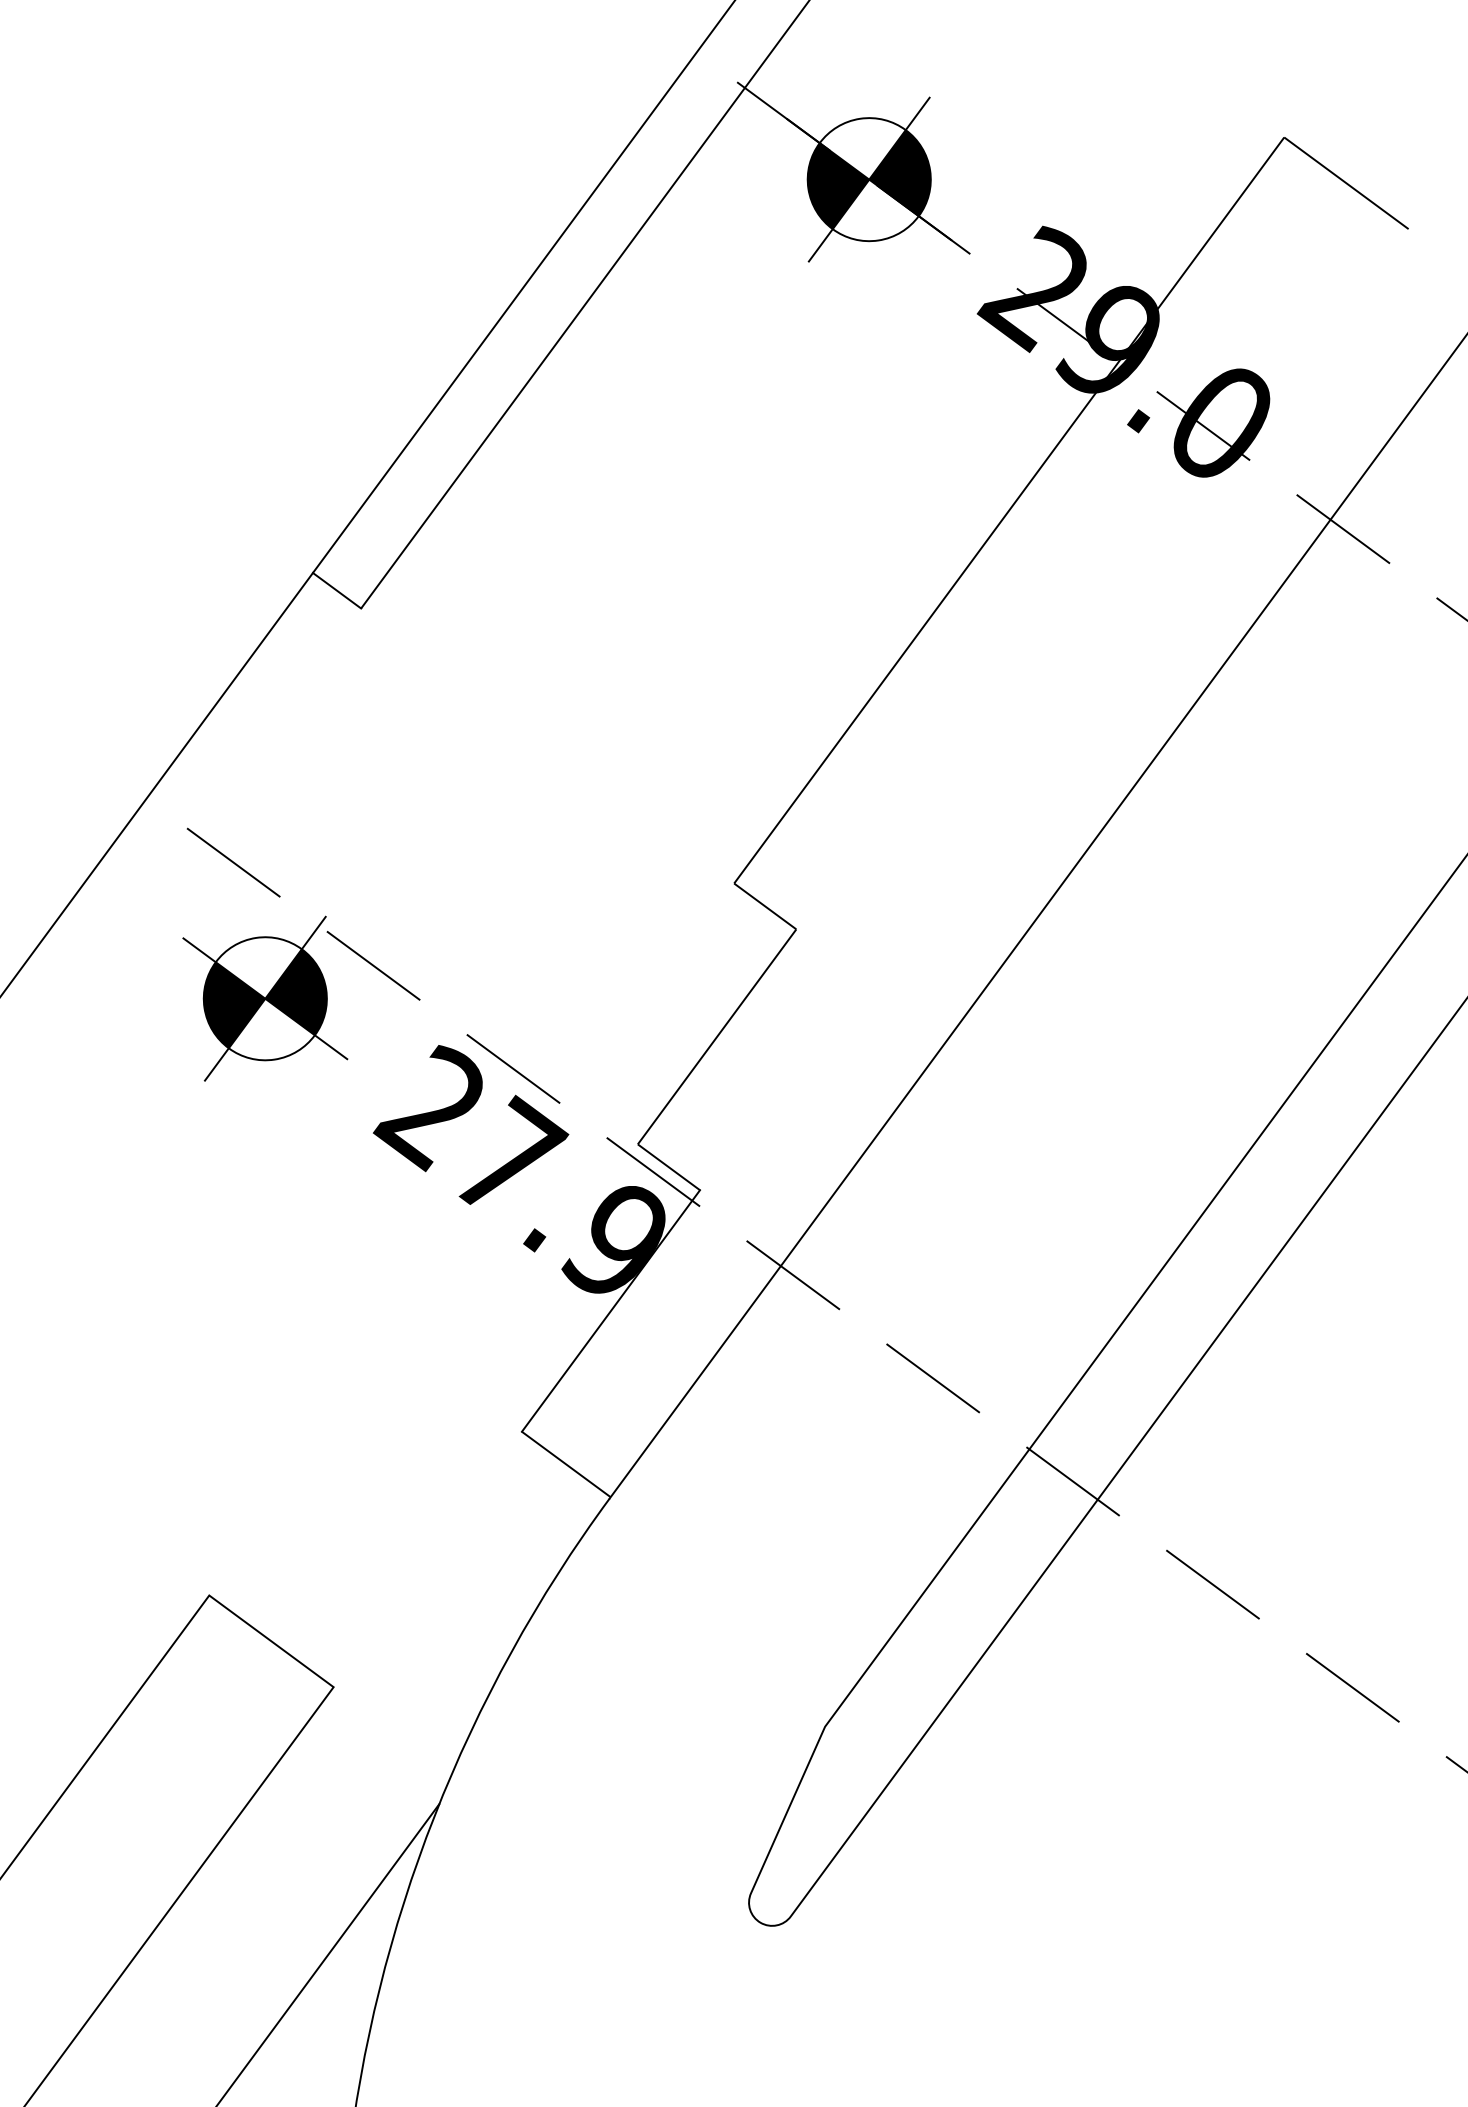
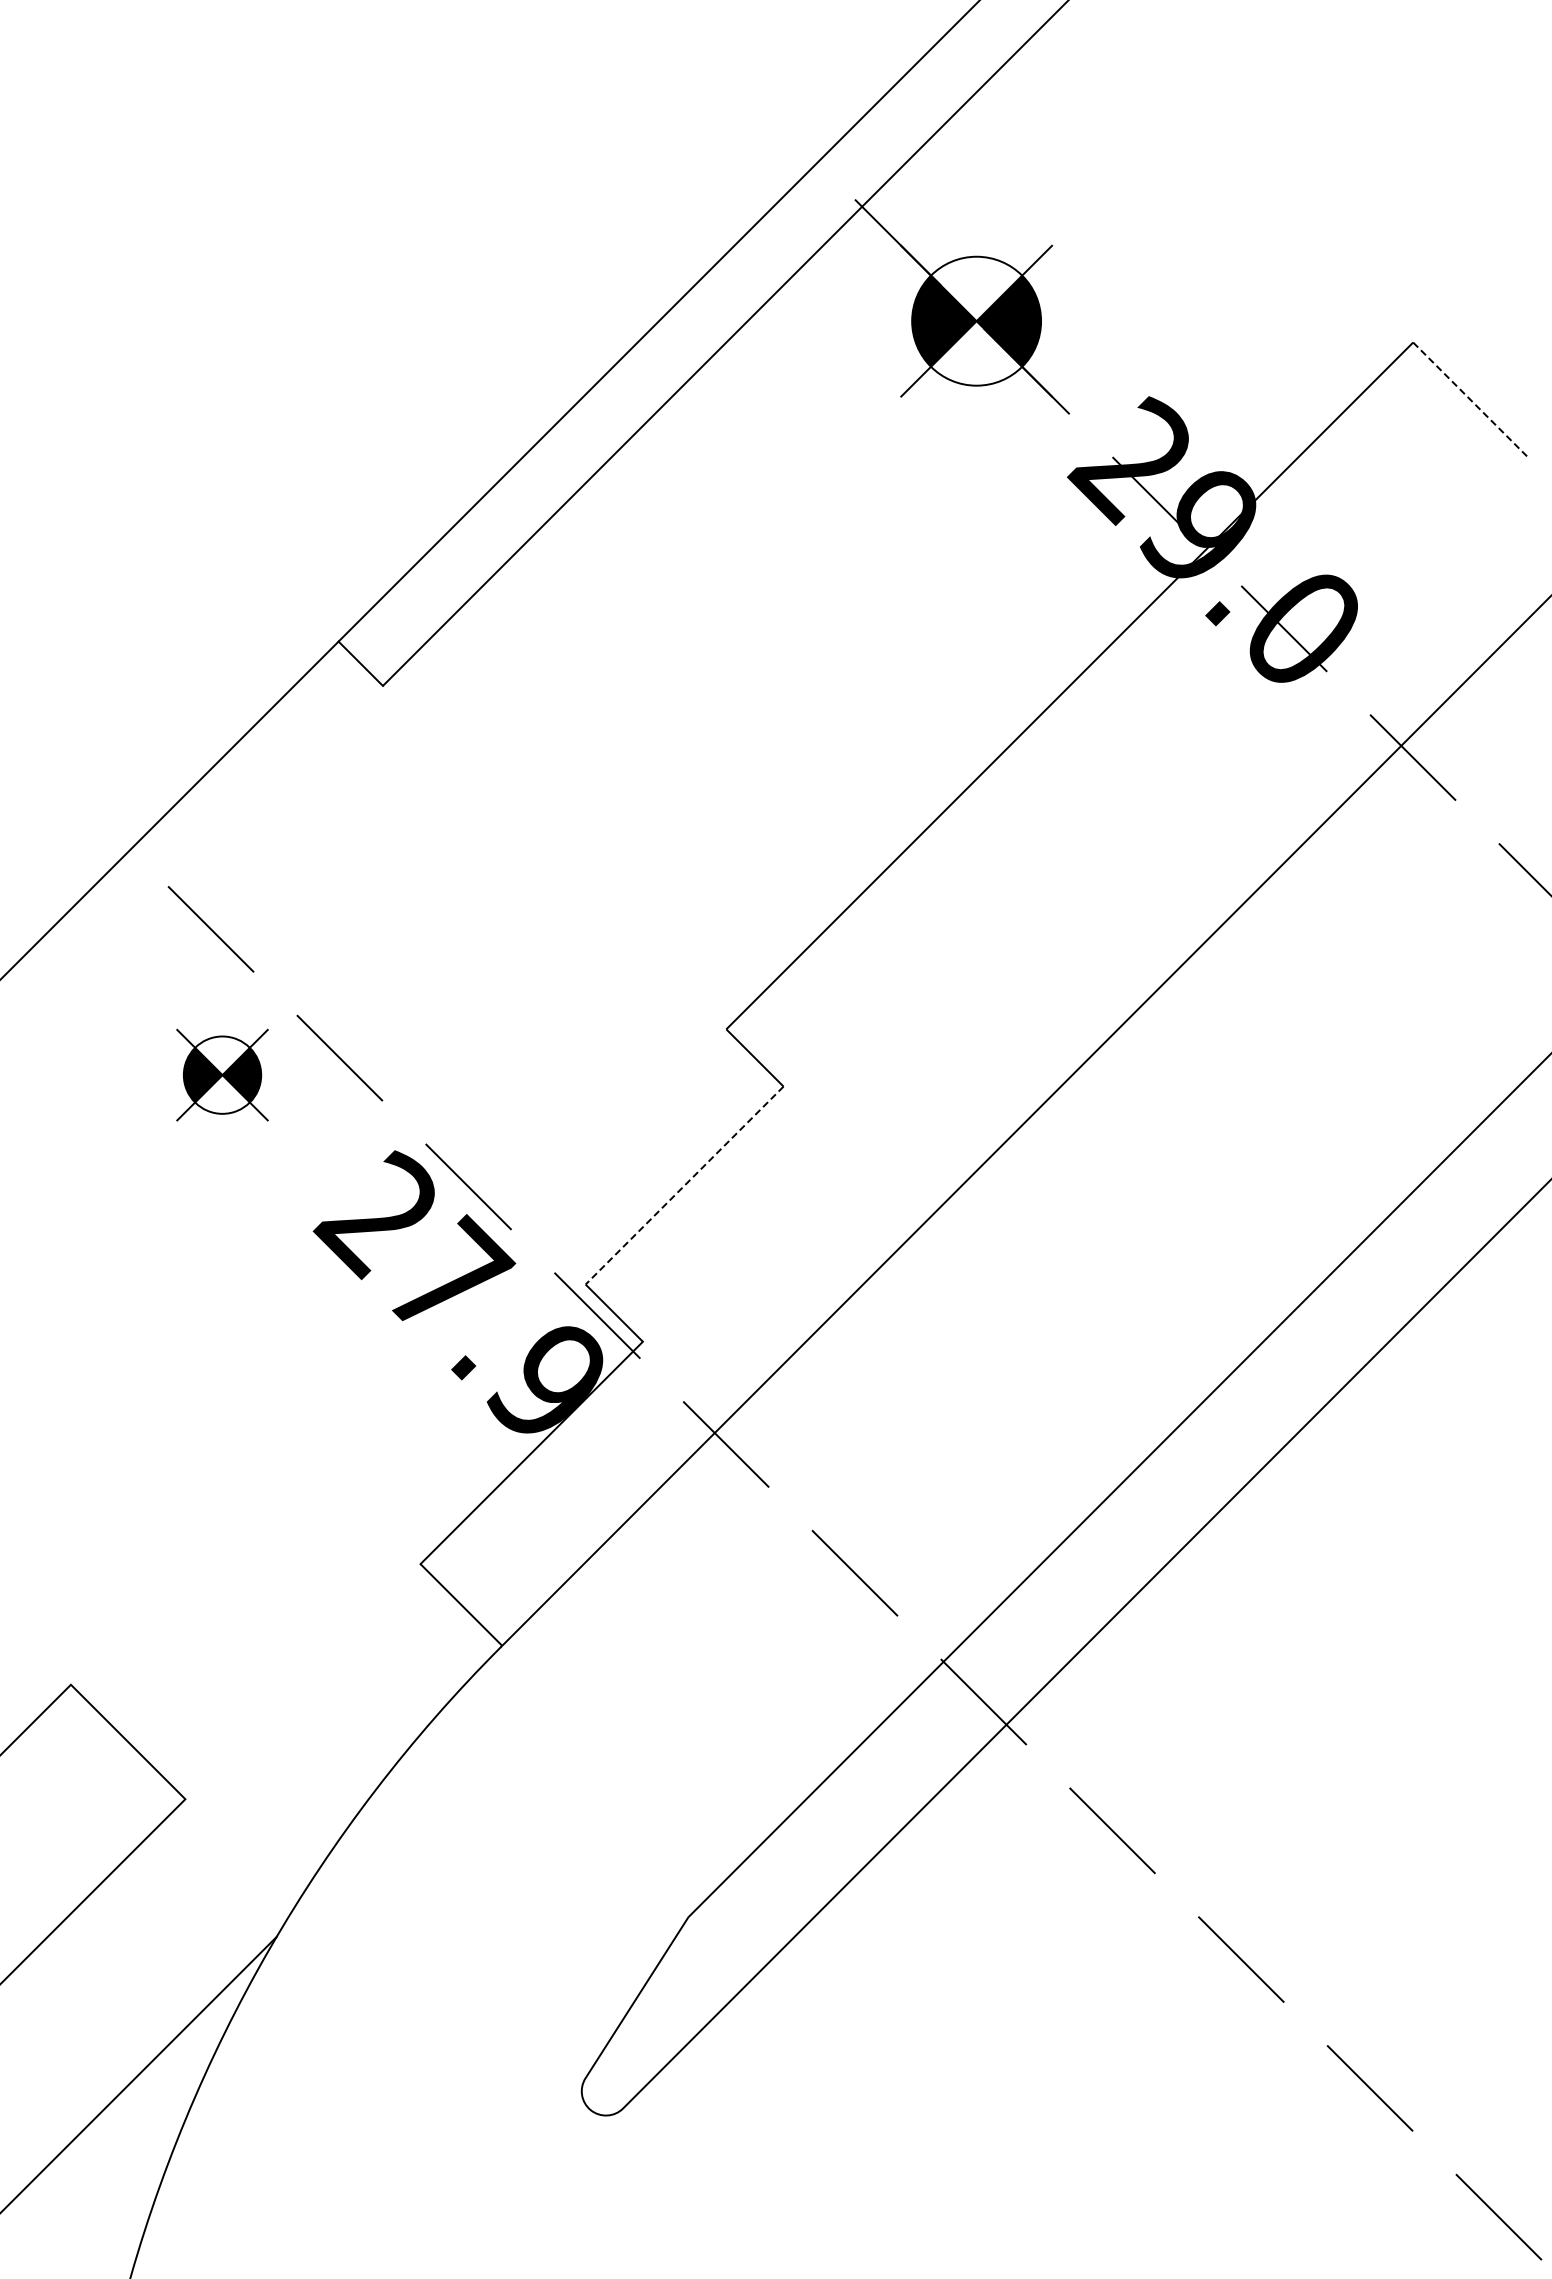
line: (1346, 183) -> (1470, 399), solid -> dashed
part: (265, 998) -> (222, 1074), size x0.6
line: (716, 1036) -> (684, 1185), solid -> dashed

